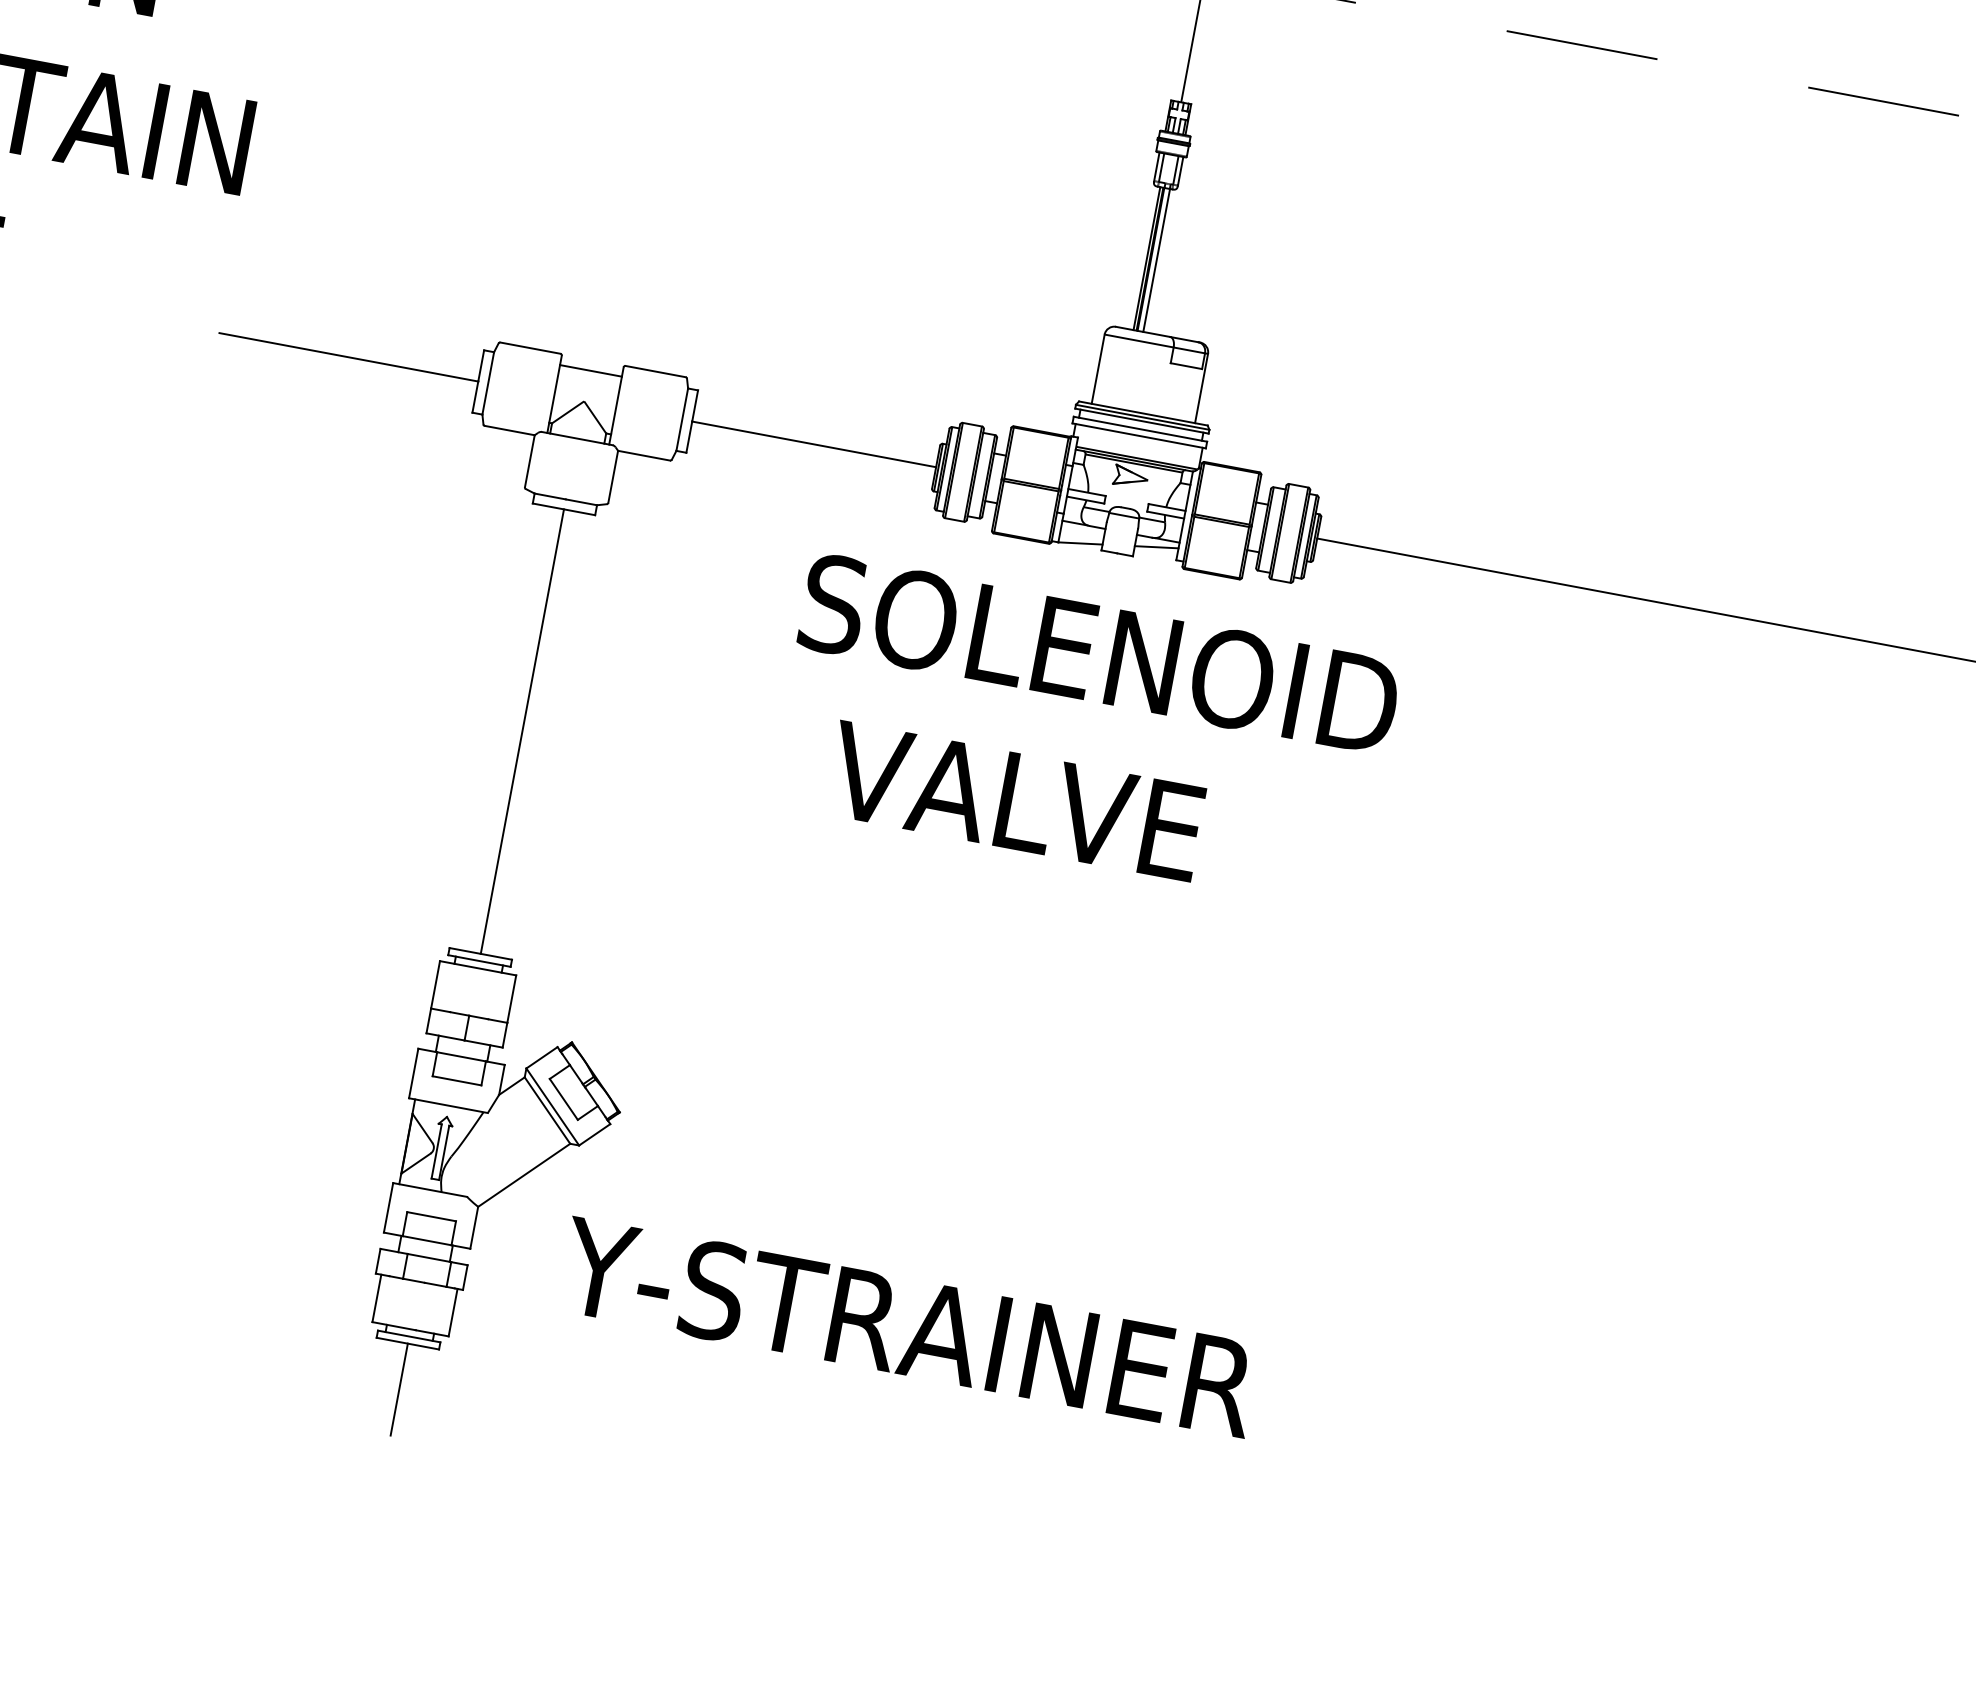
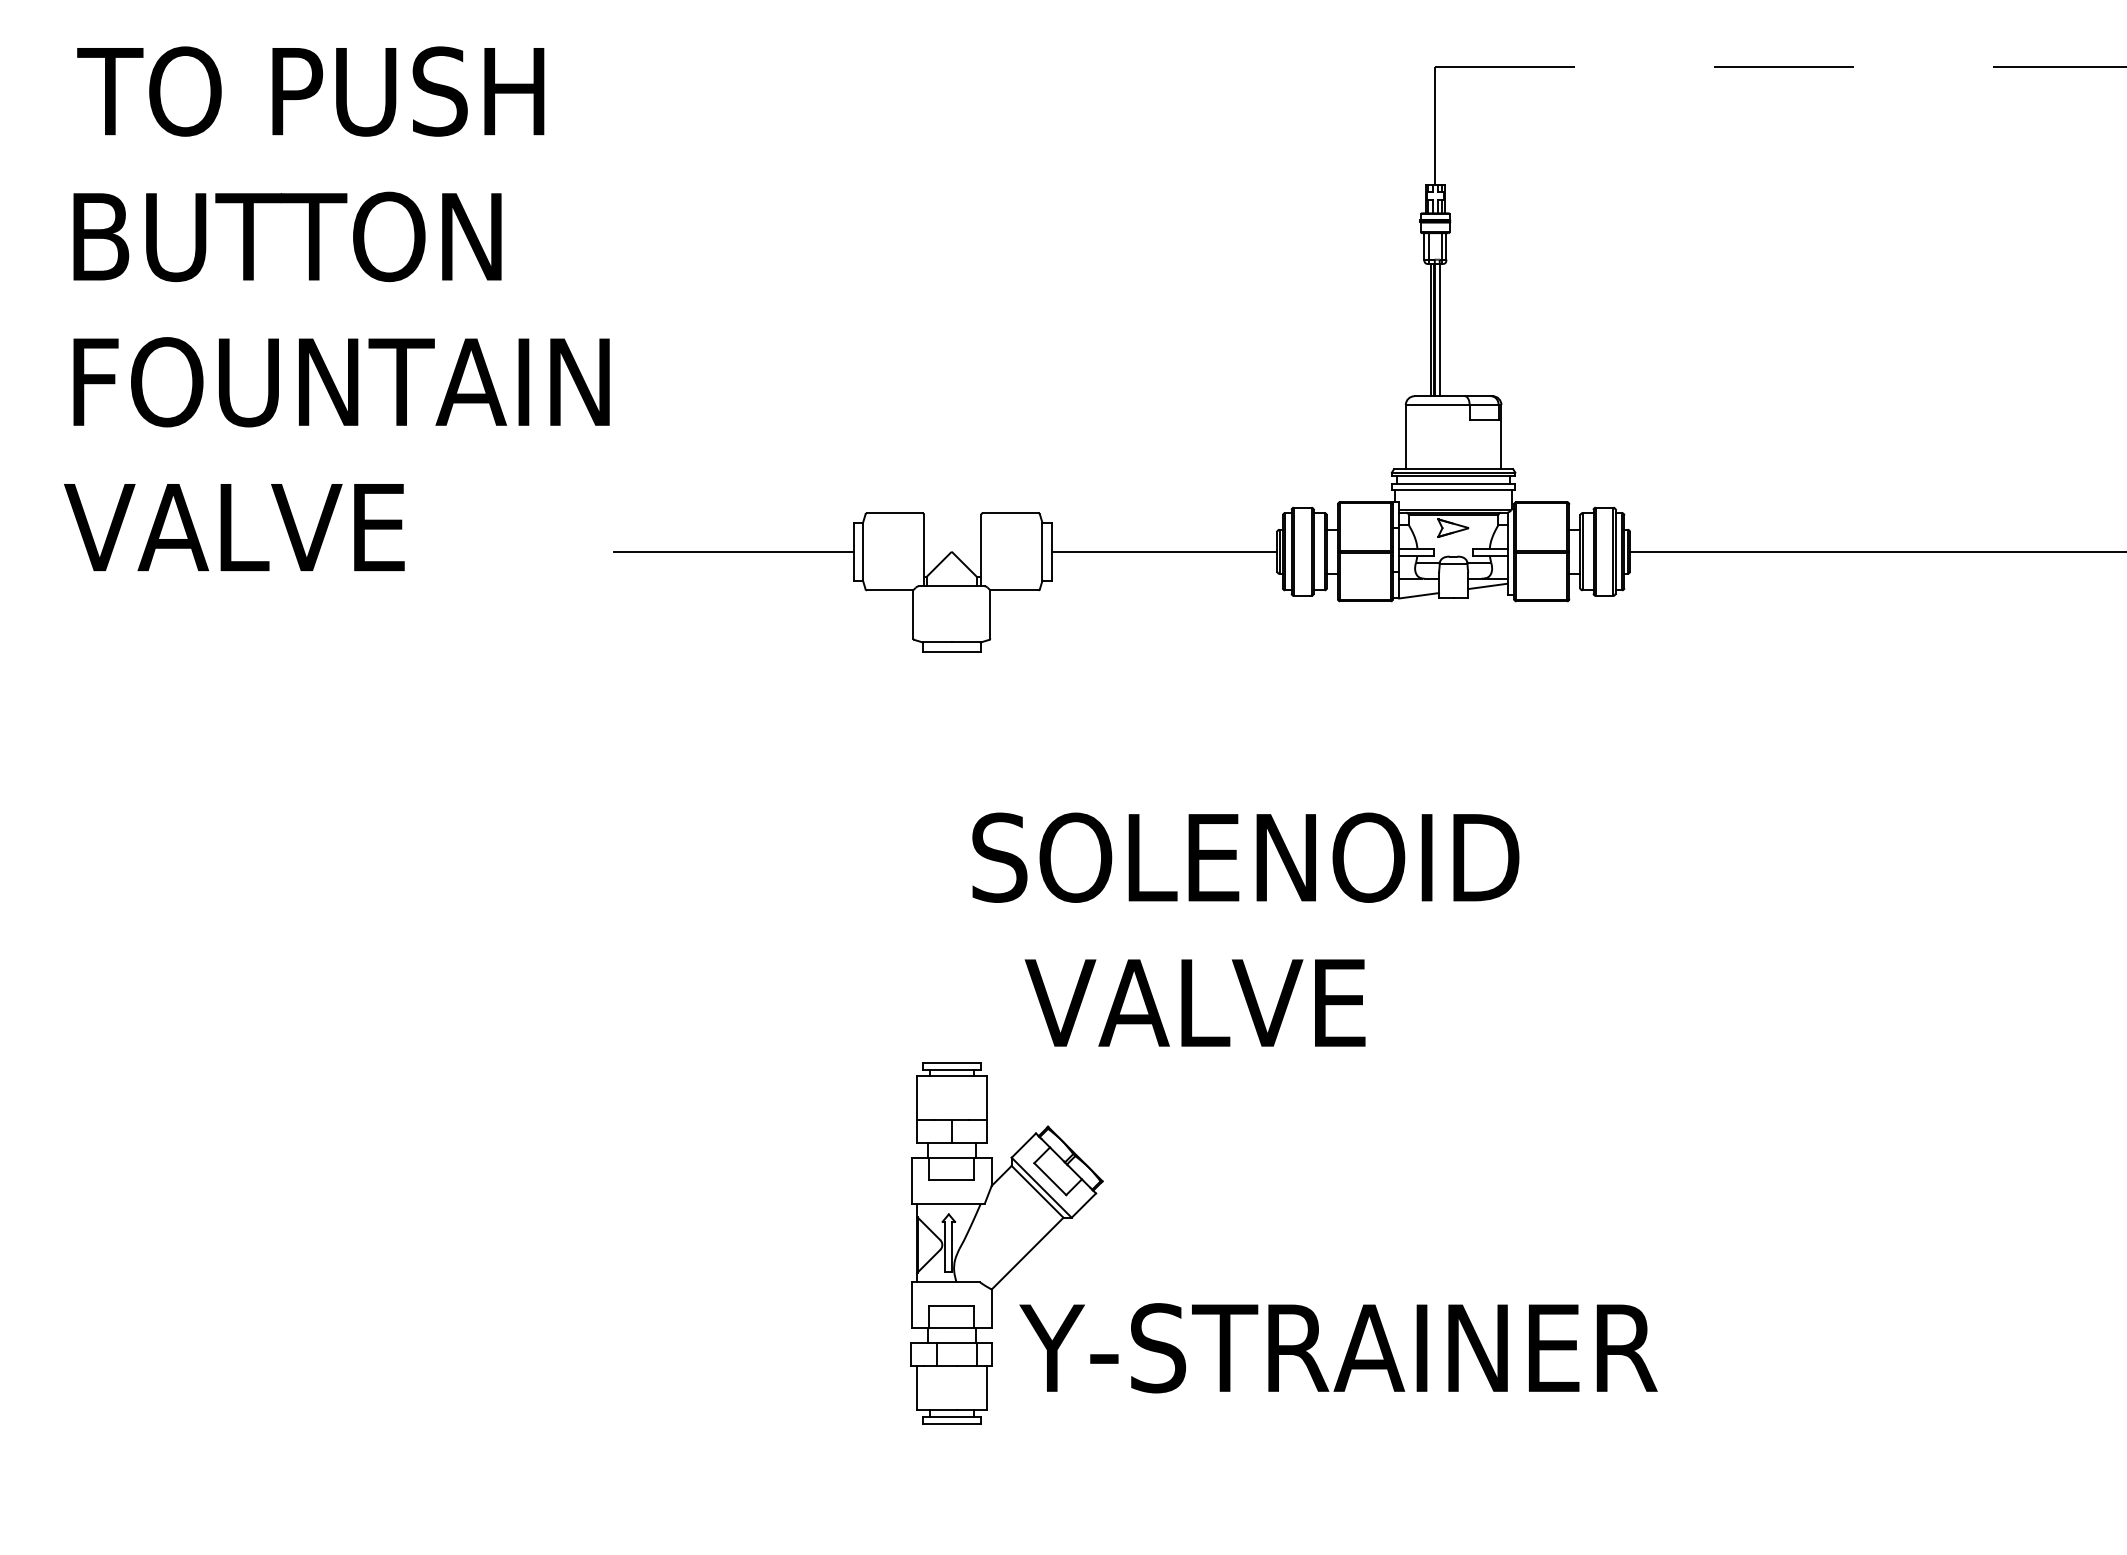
line: (590, 370) -> (952, 523), removed
line: (522, 730) -> (951, 856), removed
text: (1084, 731) -> (1245, 929), moved
text: (908, 1327) -> (1338, 1348), moved
line: (399, 1388) -> (951, 1465), removed

